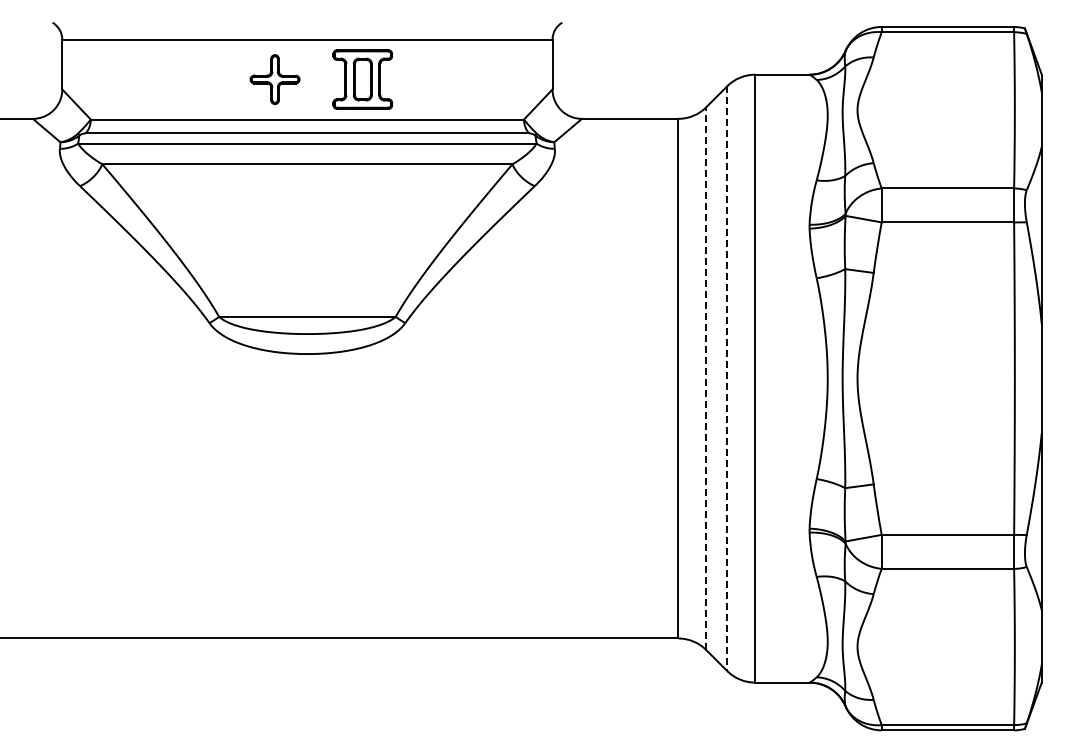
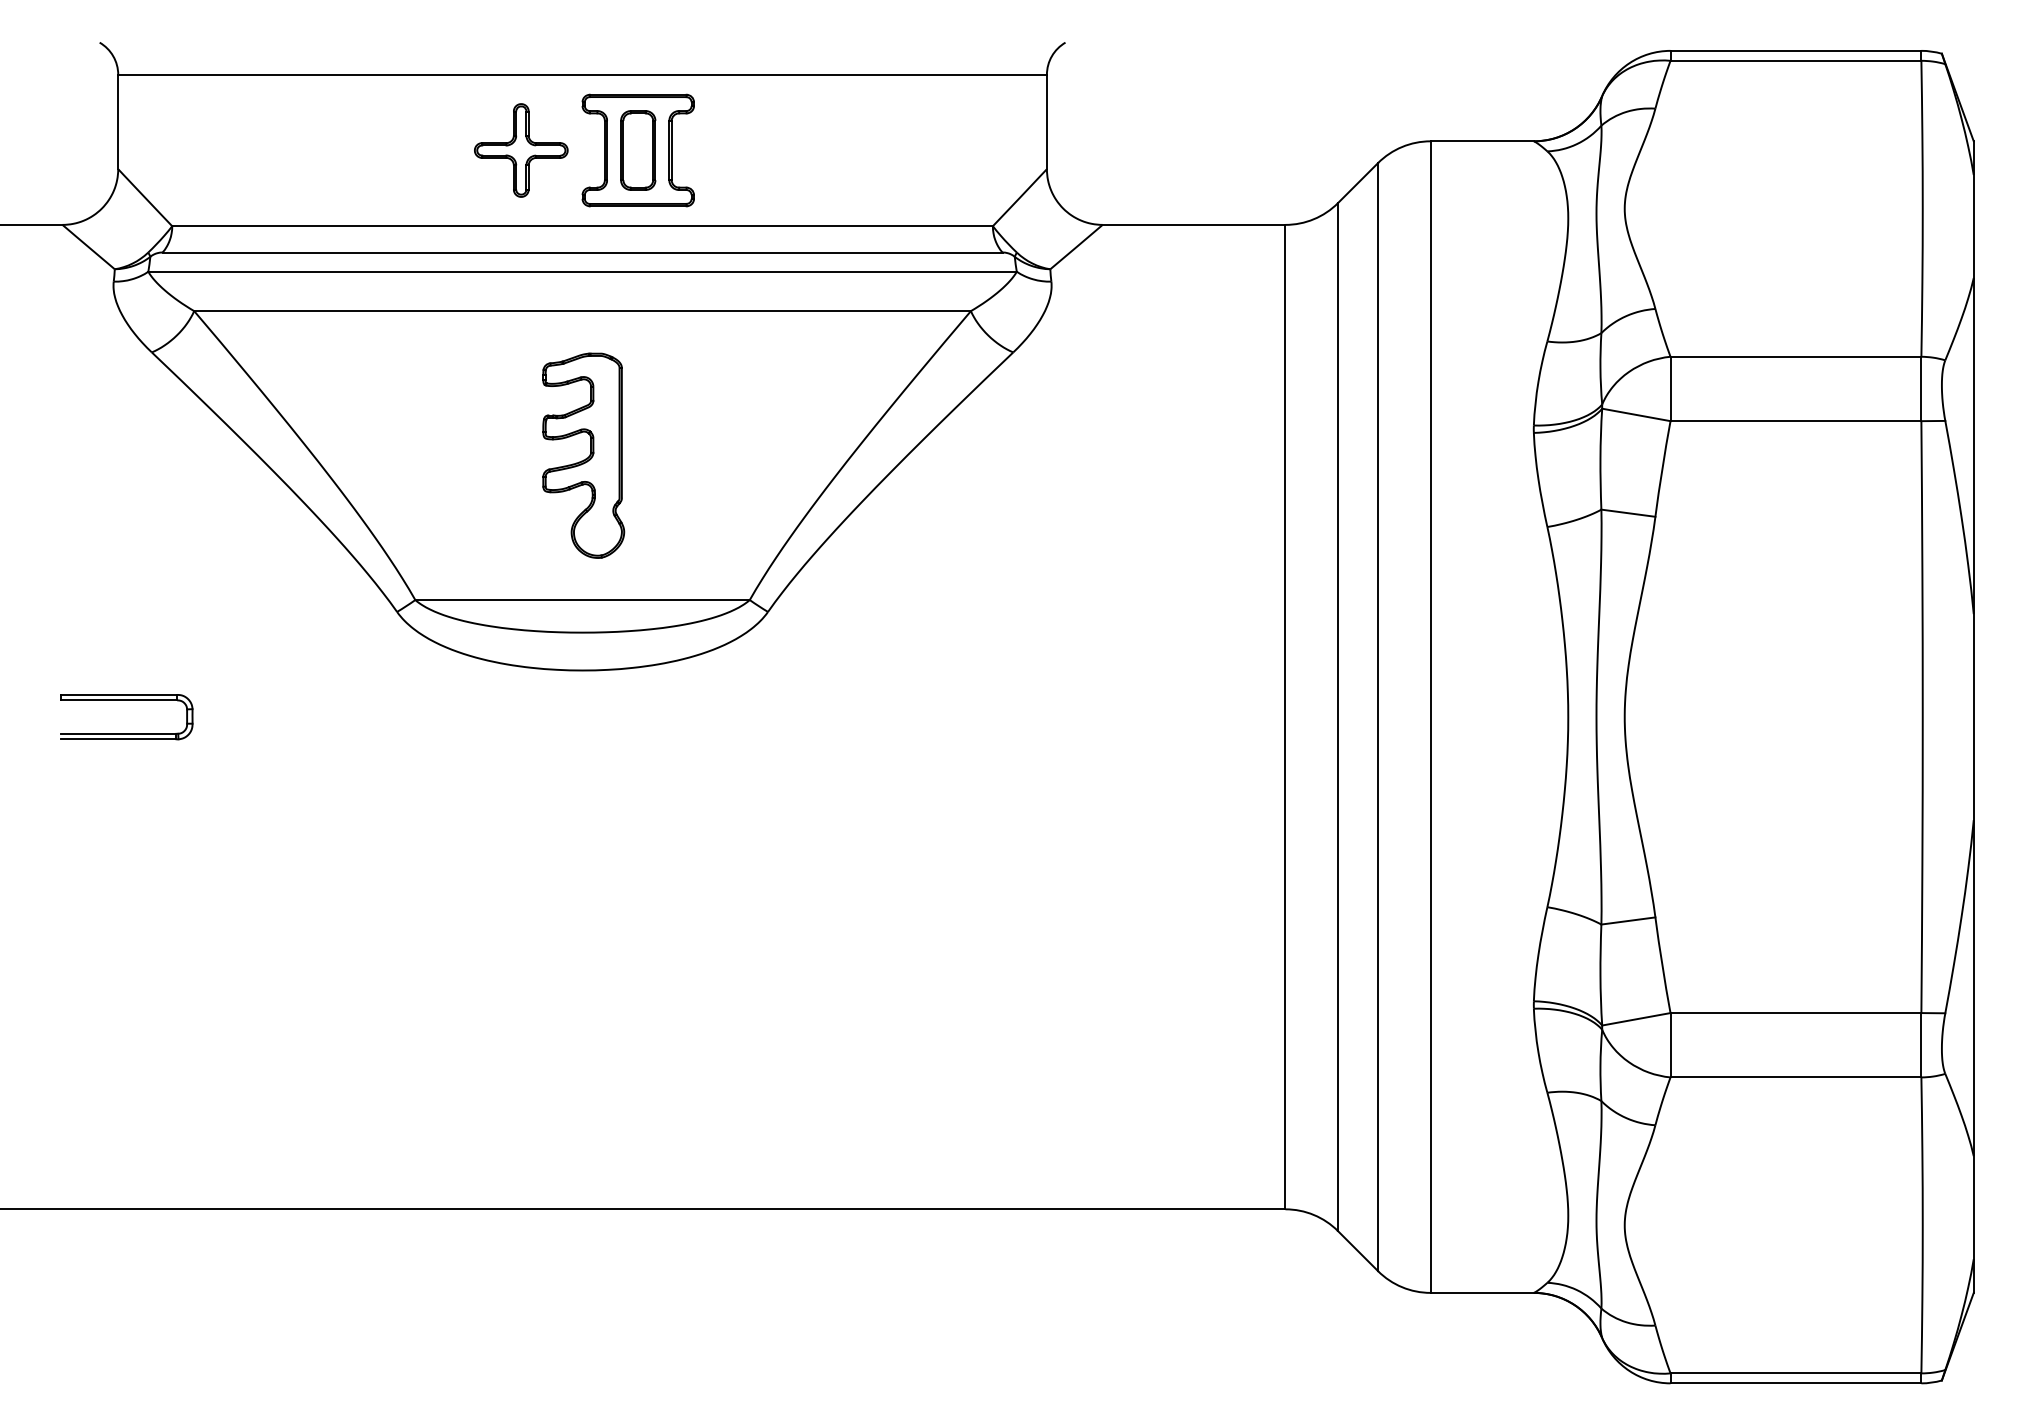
part: (362, 79) -> (637, 150), moved
part: (307, 240) -> (582, 455), added
part: (66, 370) -> (126, 701), added
line: (706, 378) -> (1338, 716), dashed -> solid
line: (727, 379) -> (1378, 718), dashed -> solid

